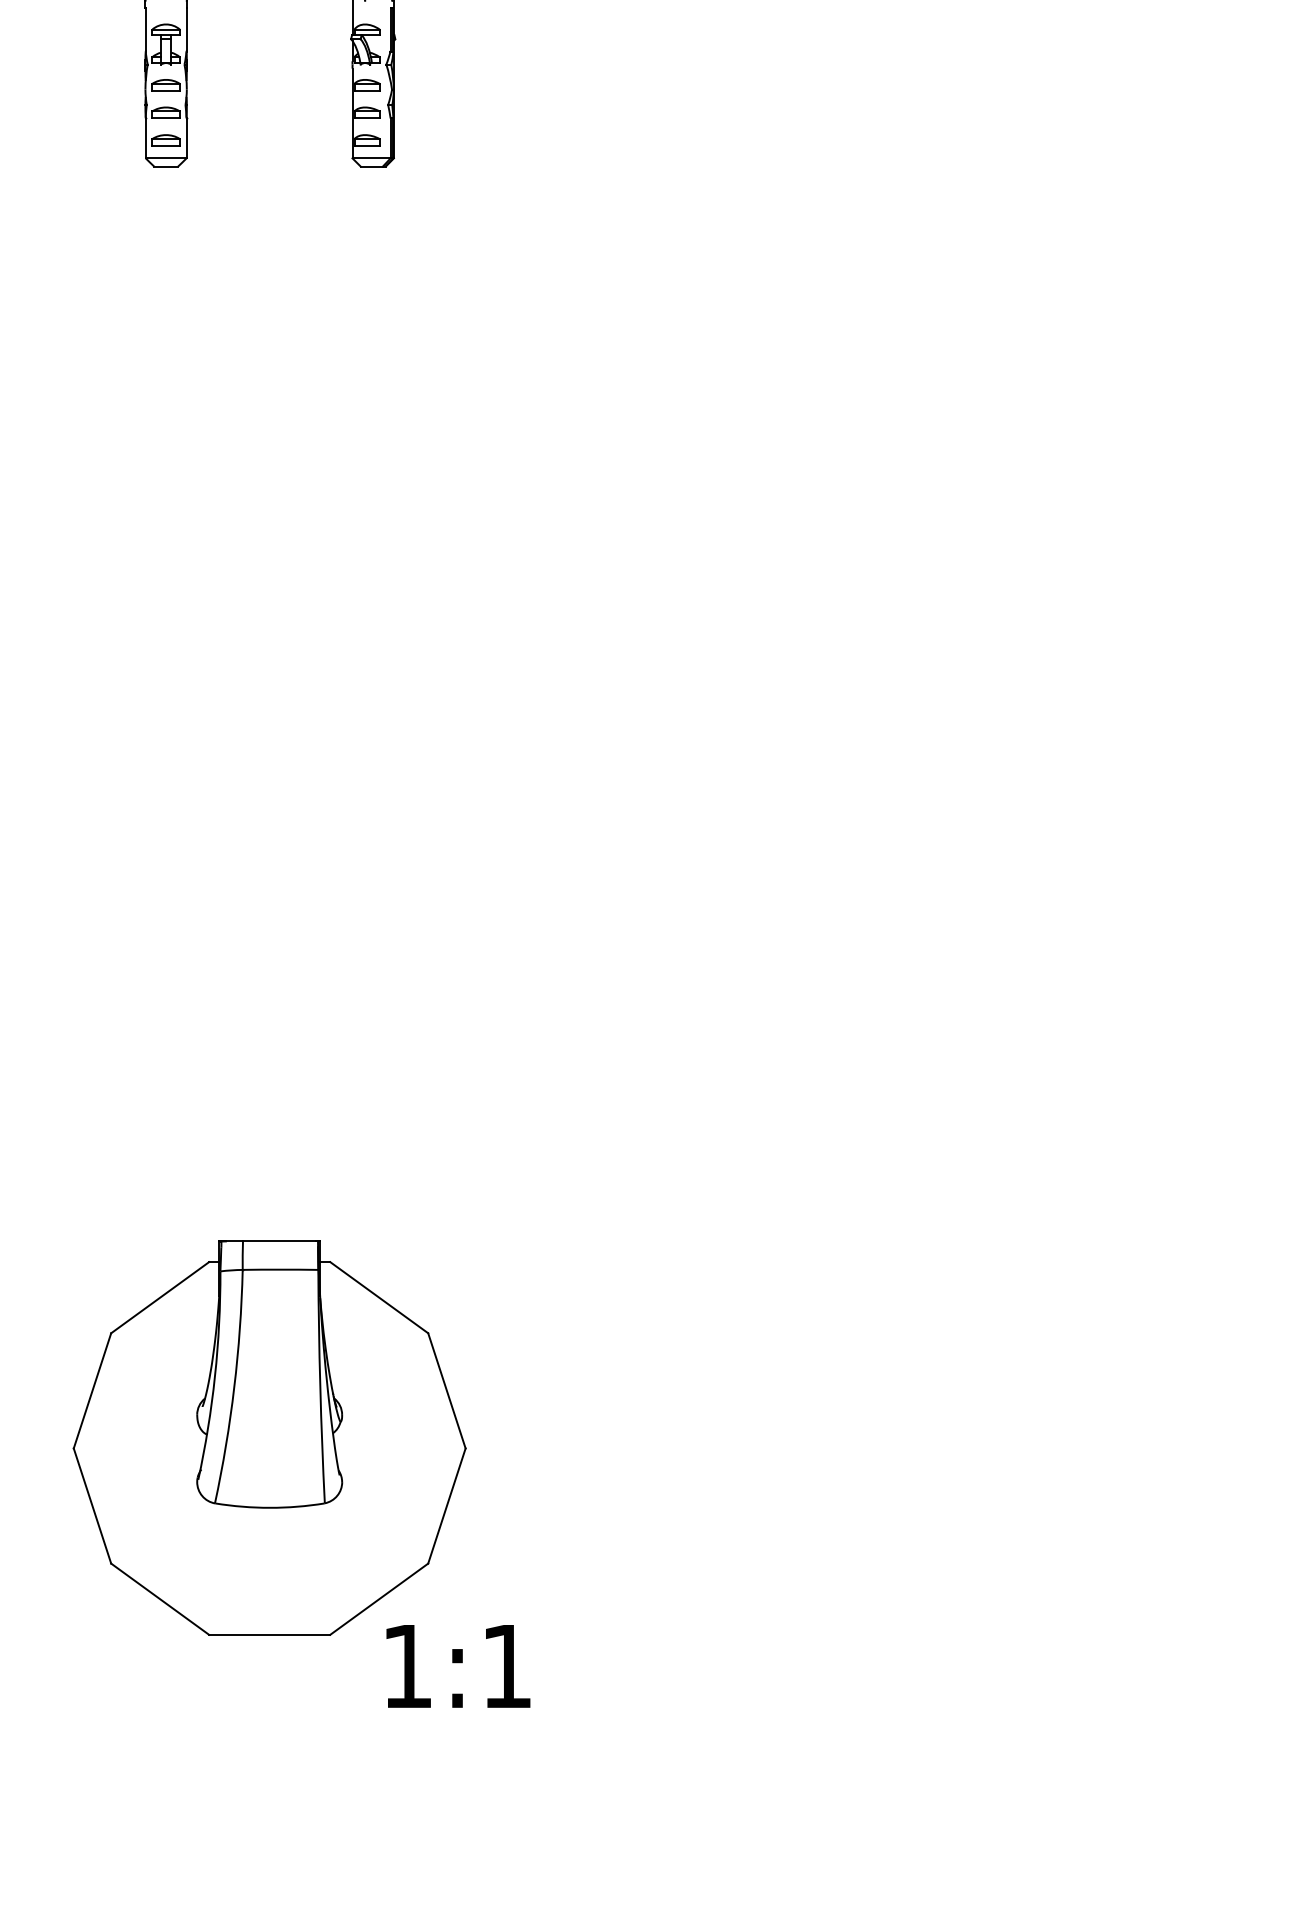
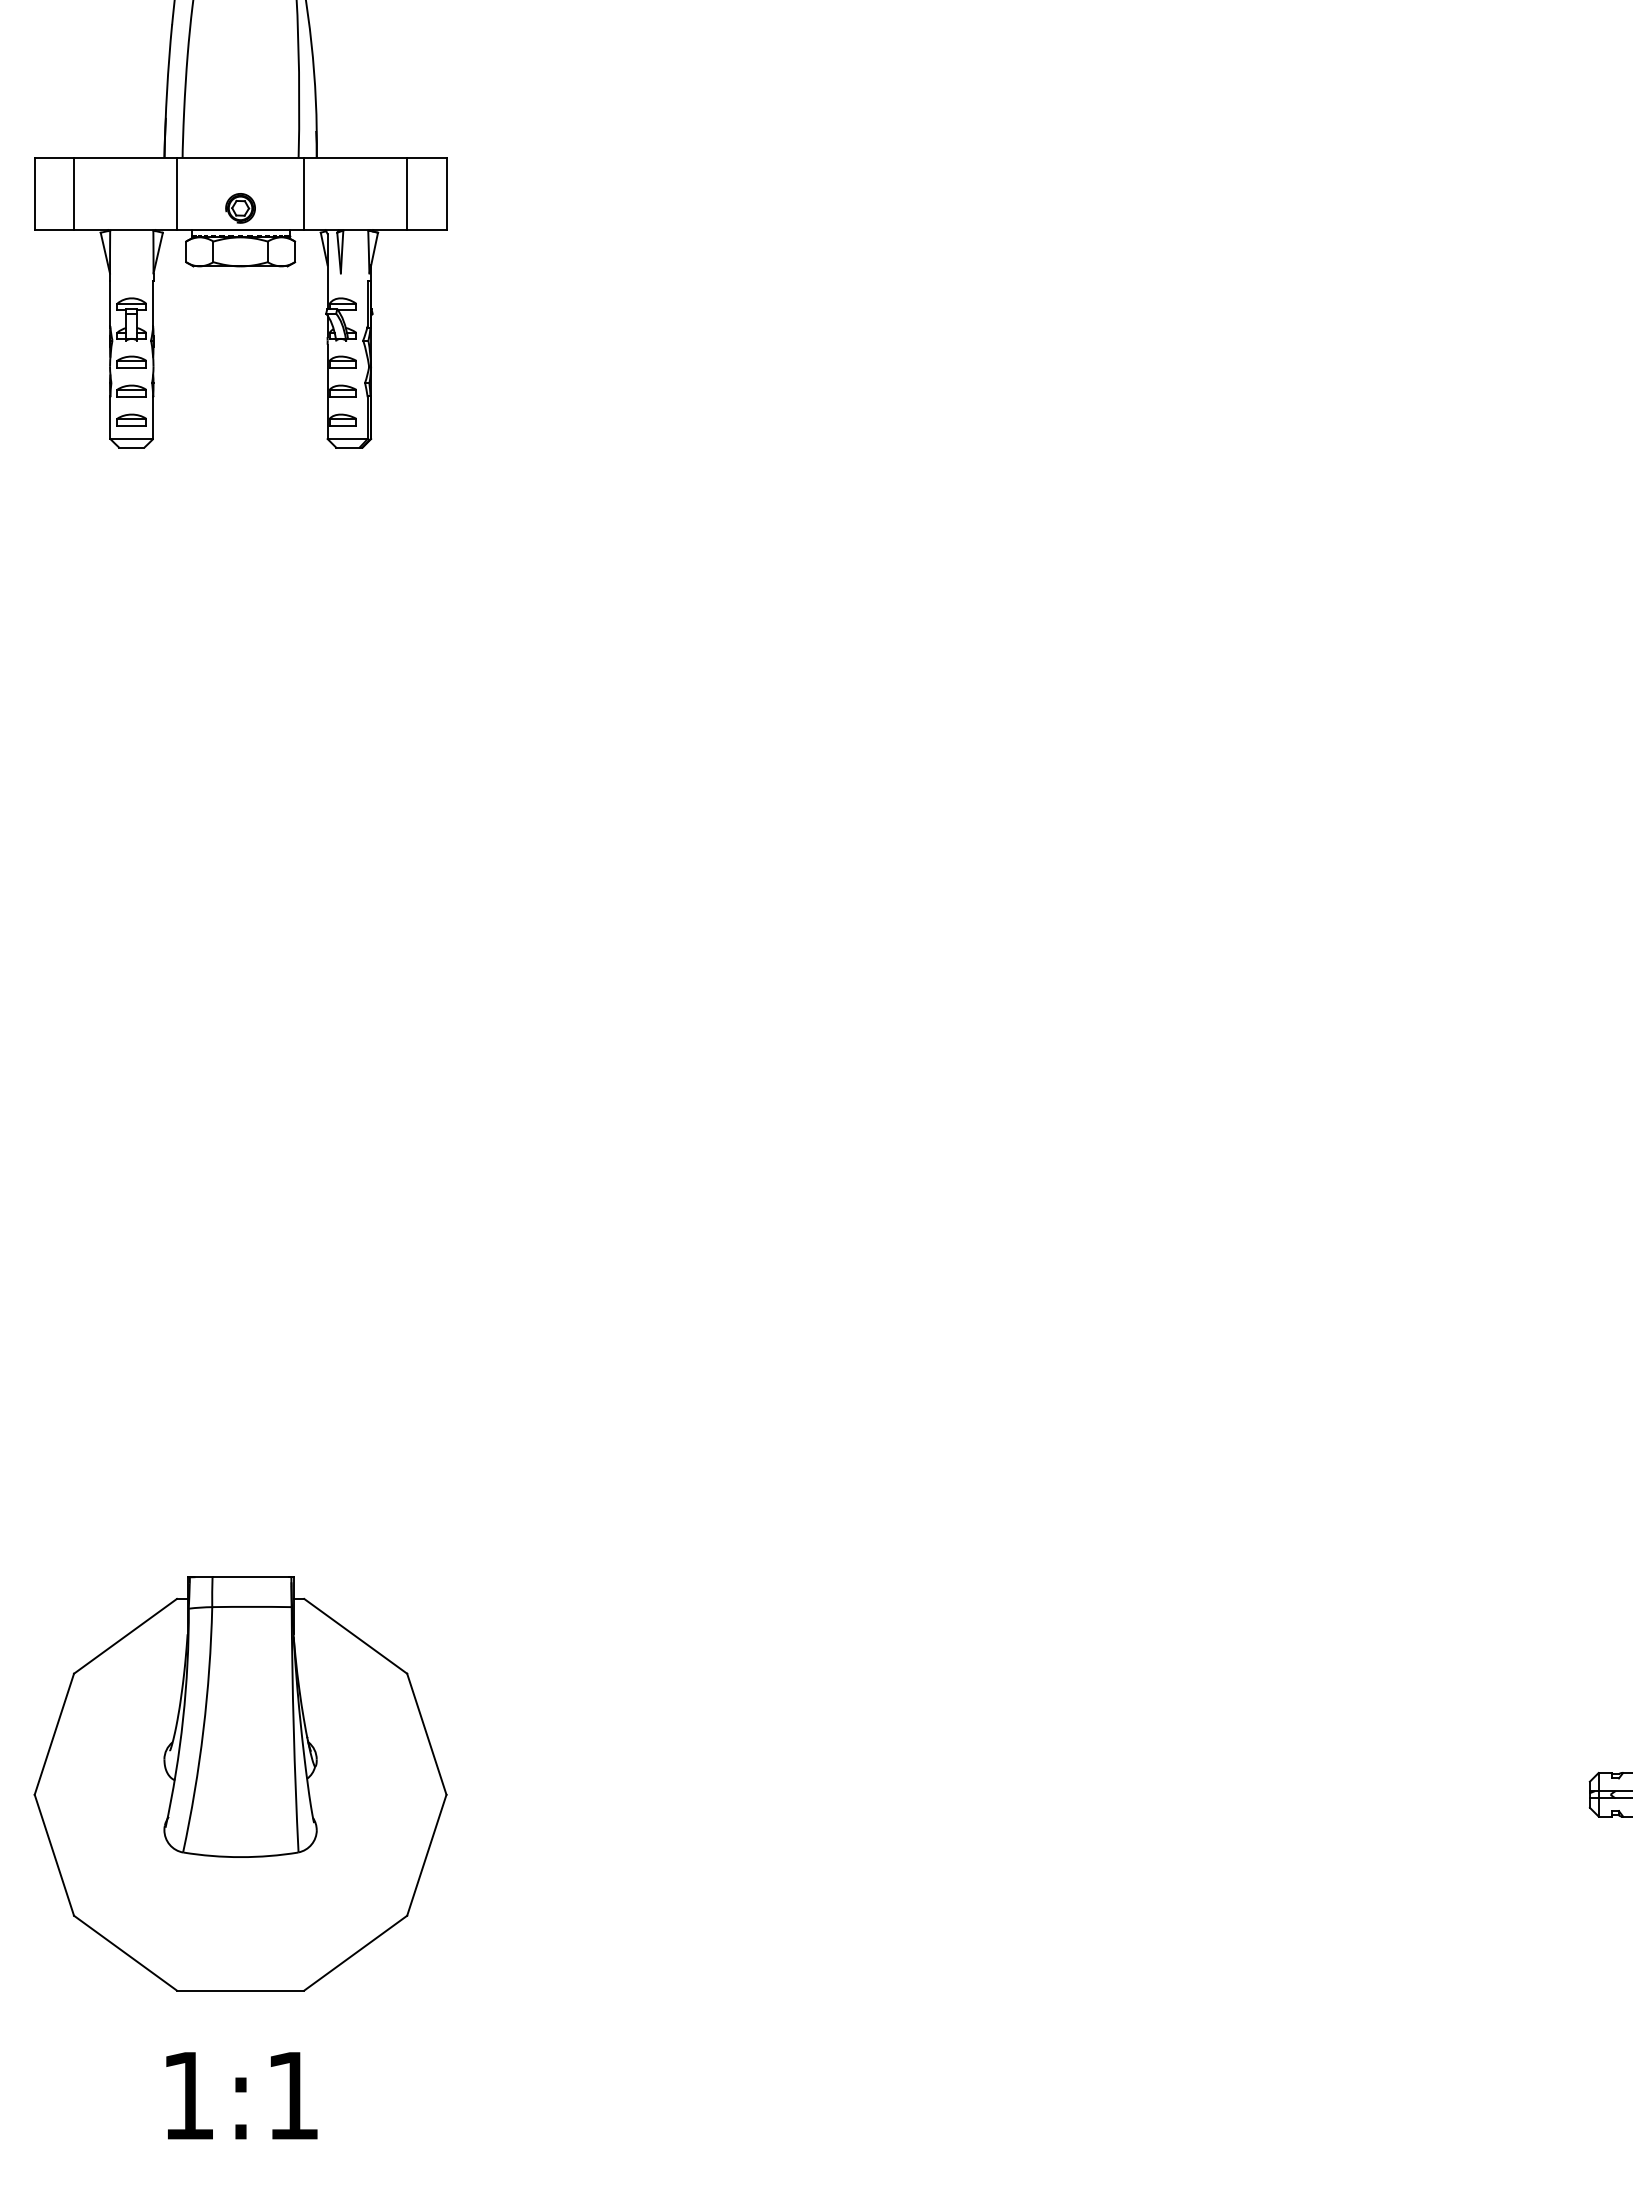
text: (458, 1666) -> (241, 2095), moved

